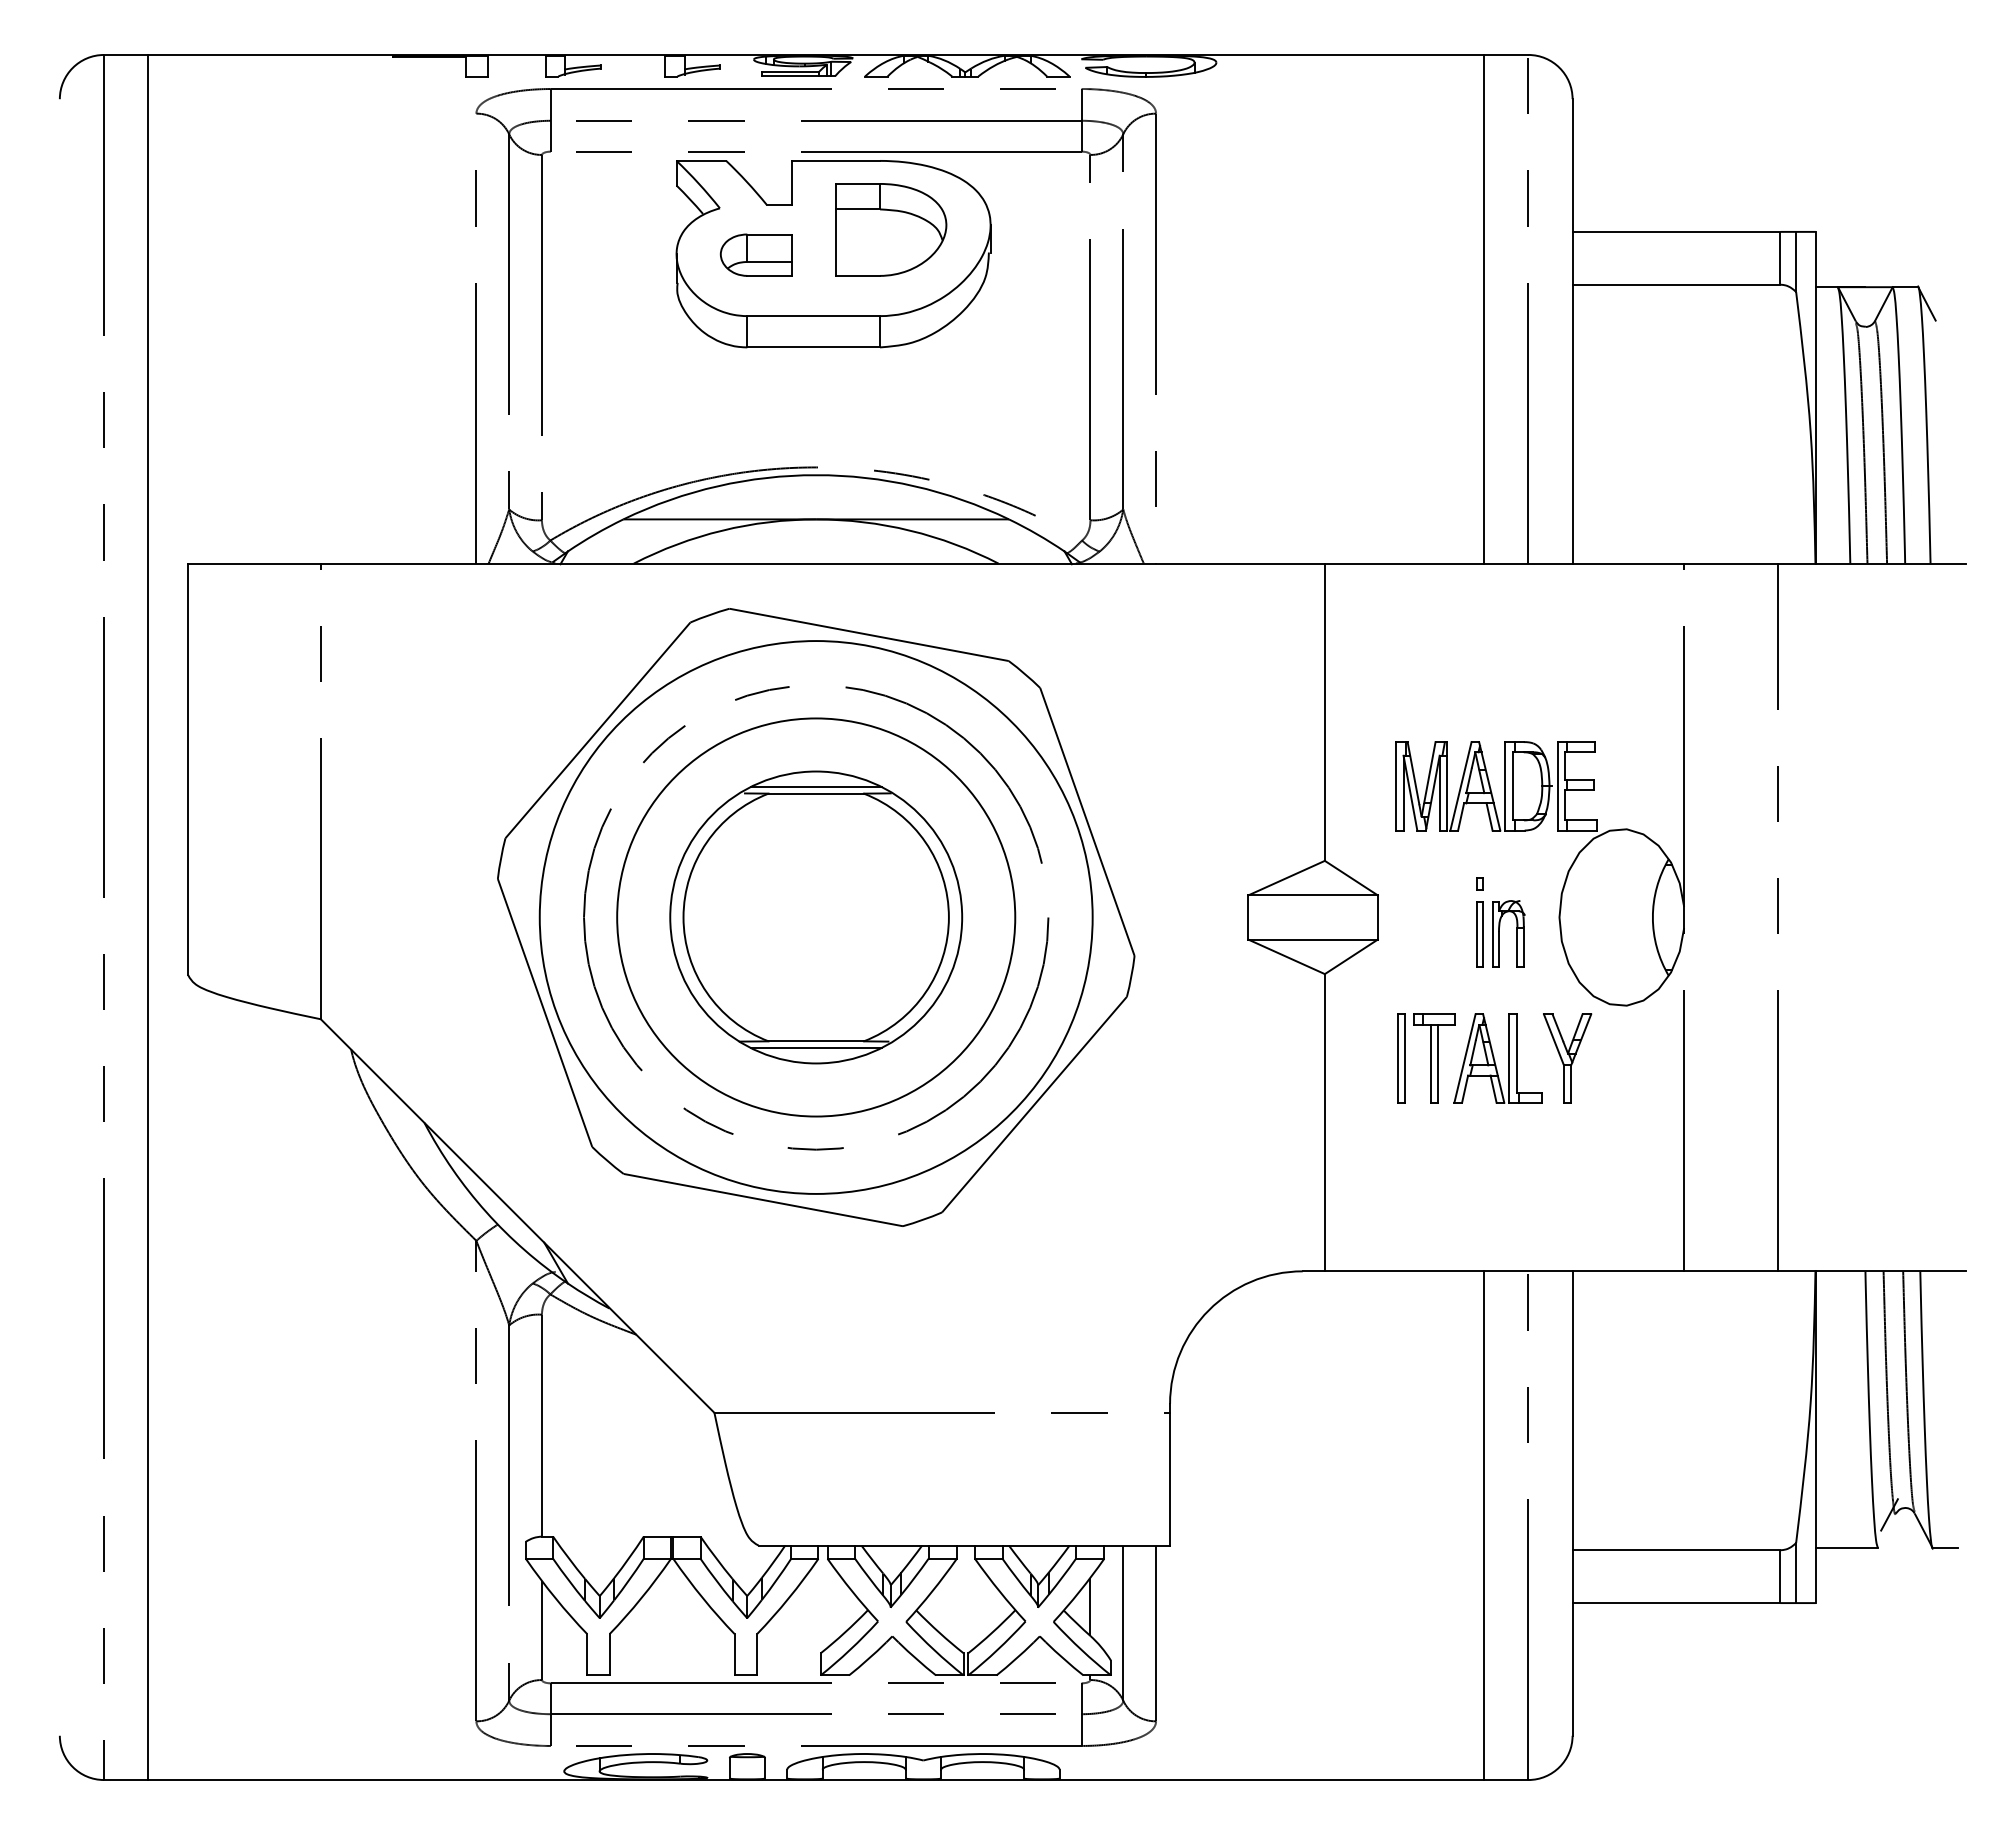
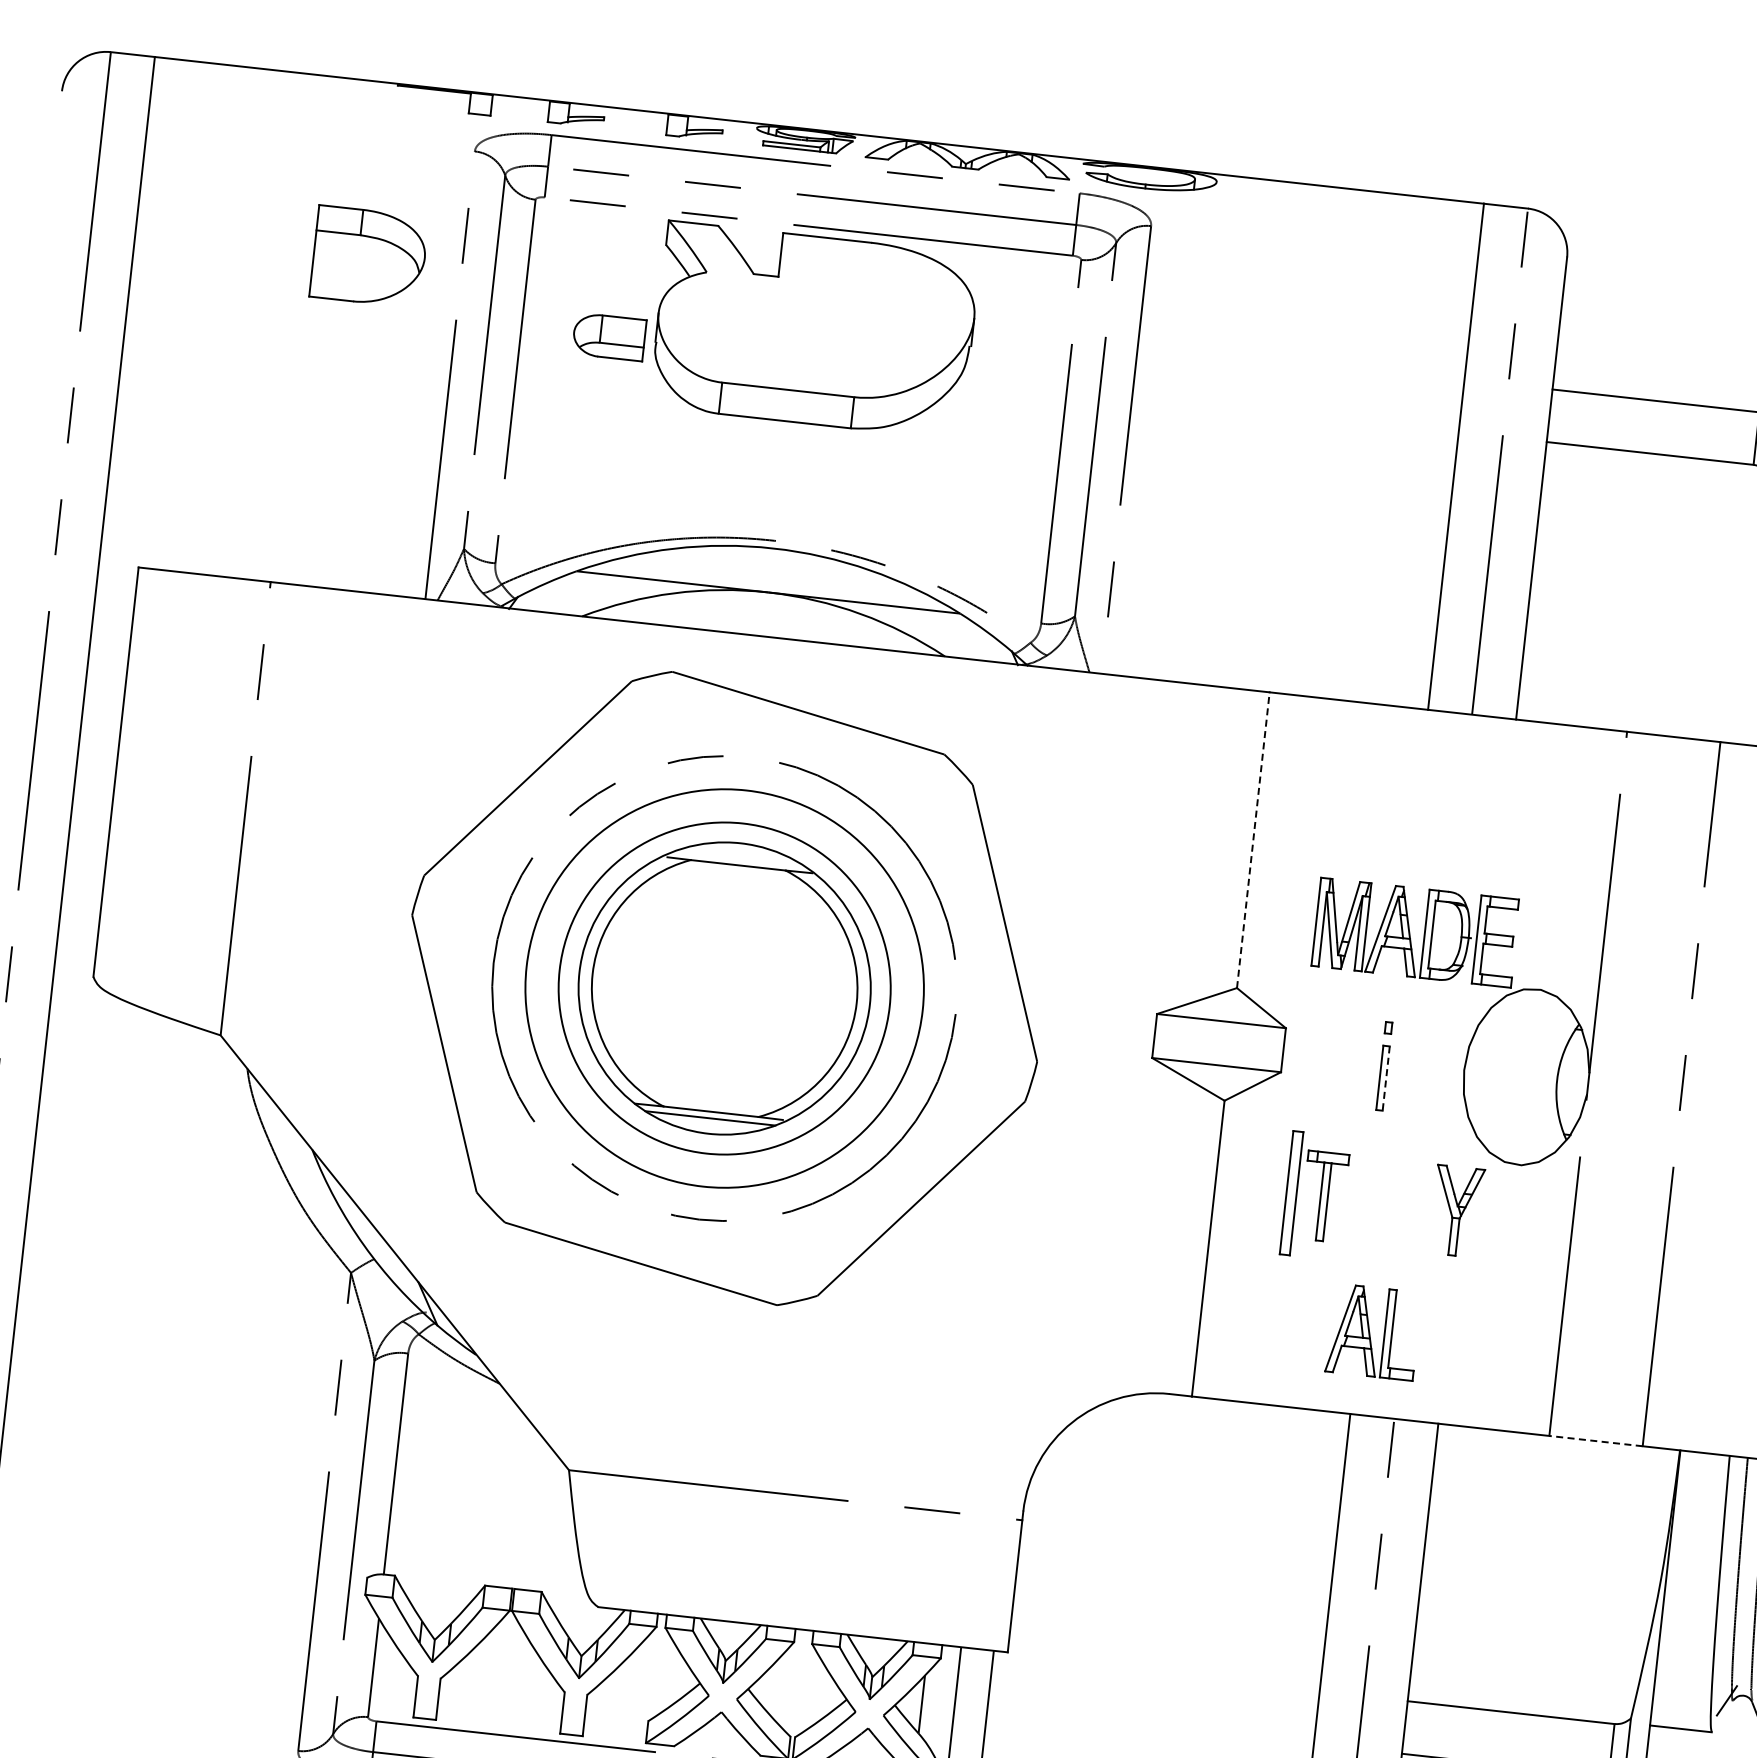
part: (891, 229) -> (369, 256), moved
part: (755, 254) -> (608, 336), moved
line: (1324, 712) -> (1252, 840), solid -> dashed
line: (815, 787) -> (738, 859), removed
circle: (815, 917) -> (723, 988), size x0.6
part: (1516, 933) -> (1419, 1081), removed
line: (1482, 934) -> (1385, 1078), solid -> dashed
part: (1401, 1058) -> (1291, 1193), size x1.4
part: (1497, 1058) -> (1372, 1332), moved
line: (1731, 1271) -> (1596, 1441), solid -> dashed

